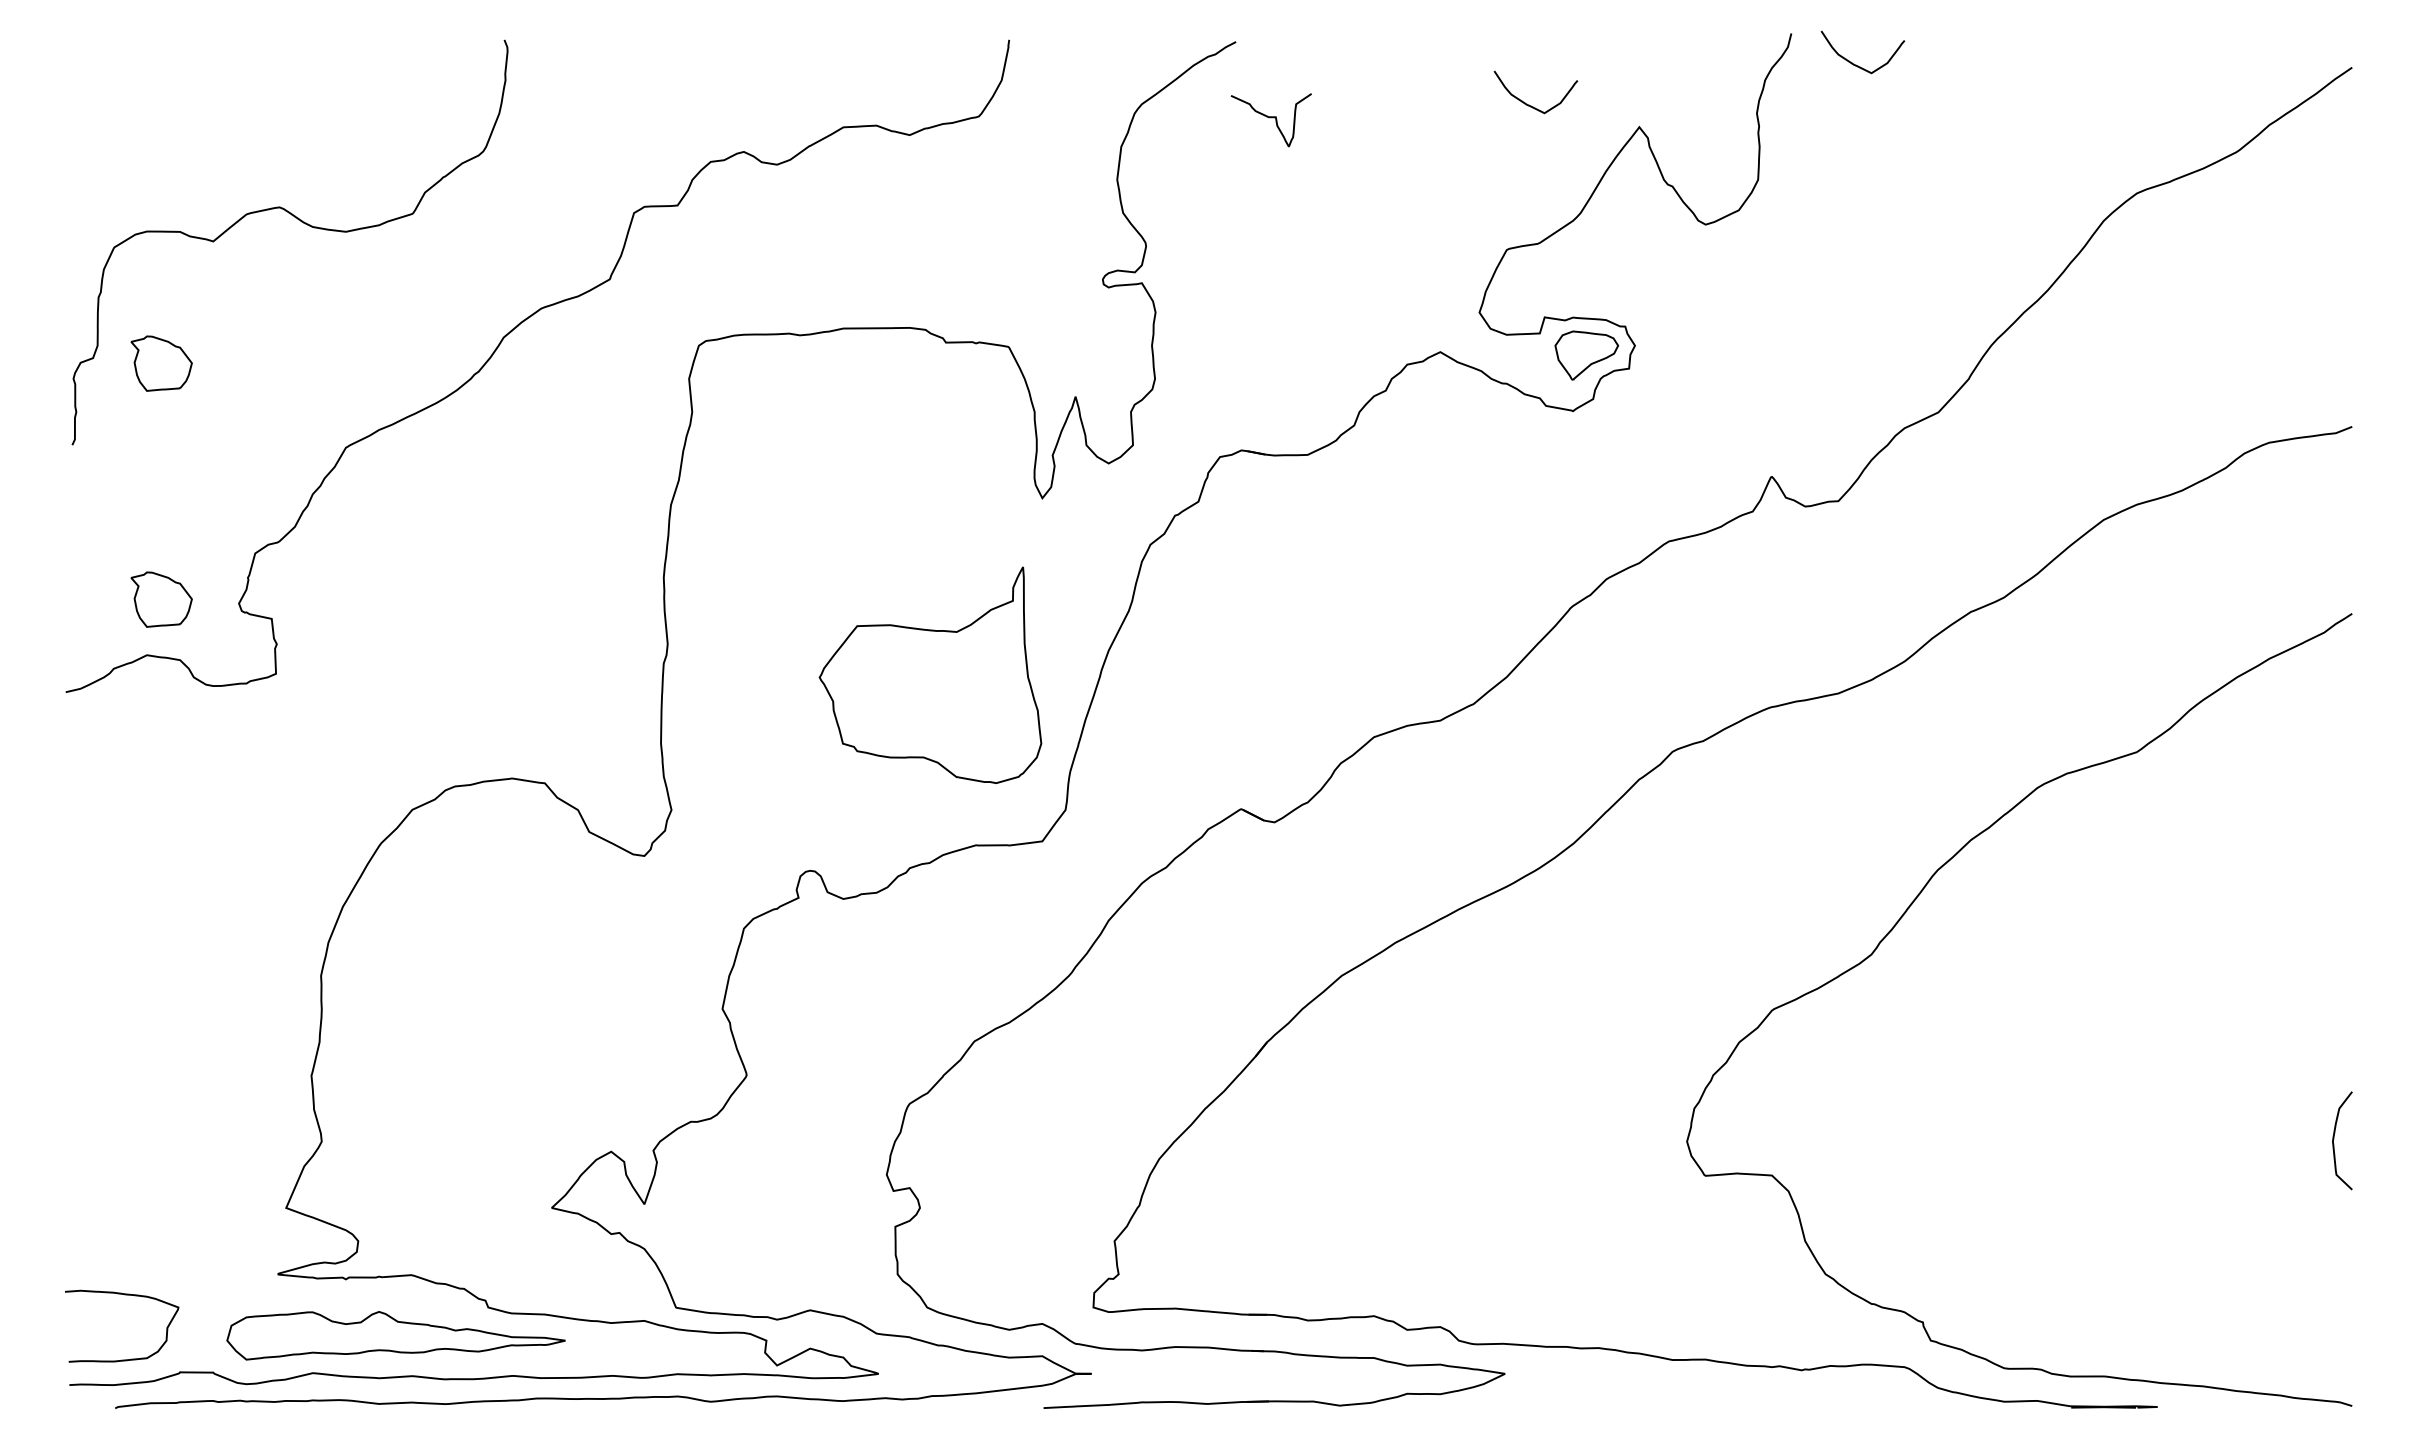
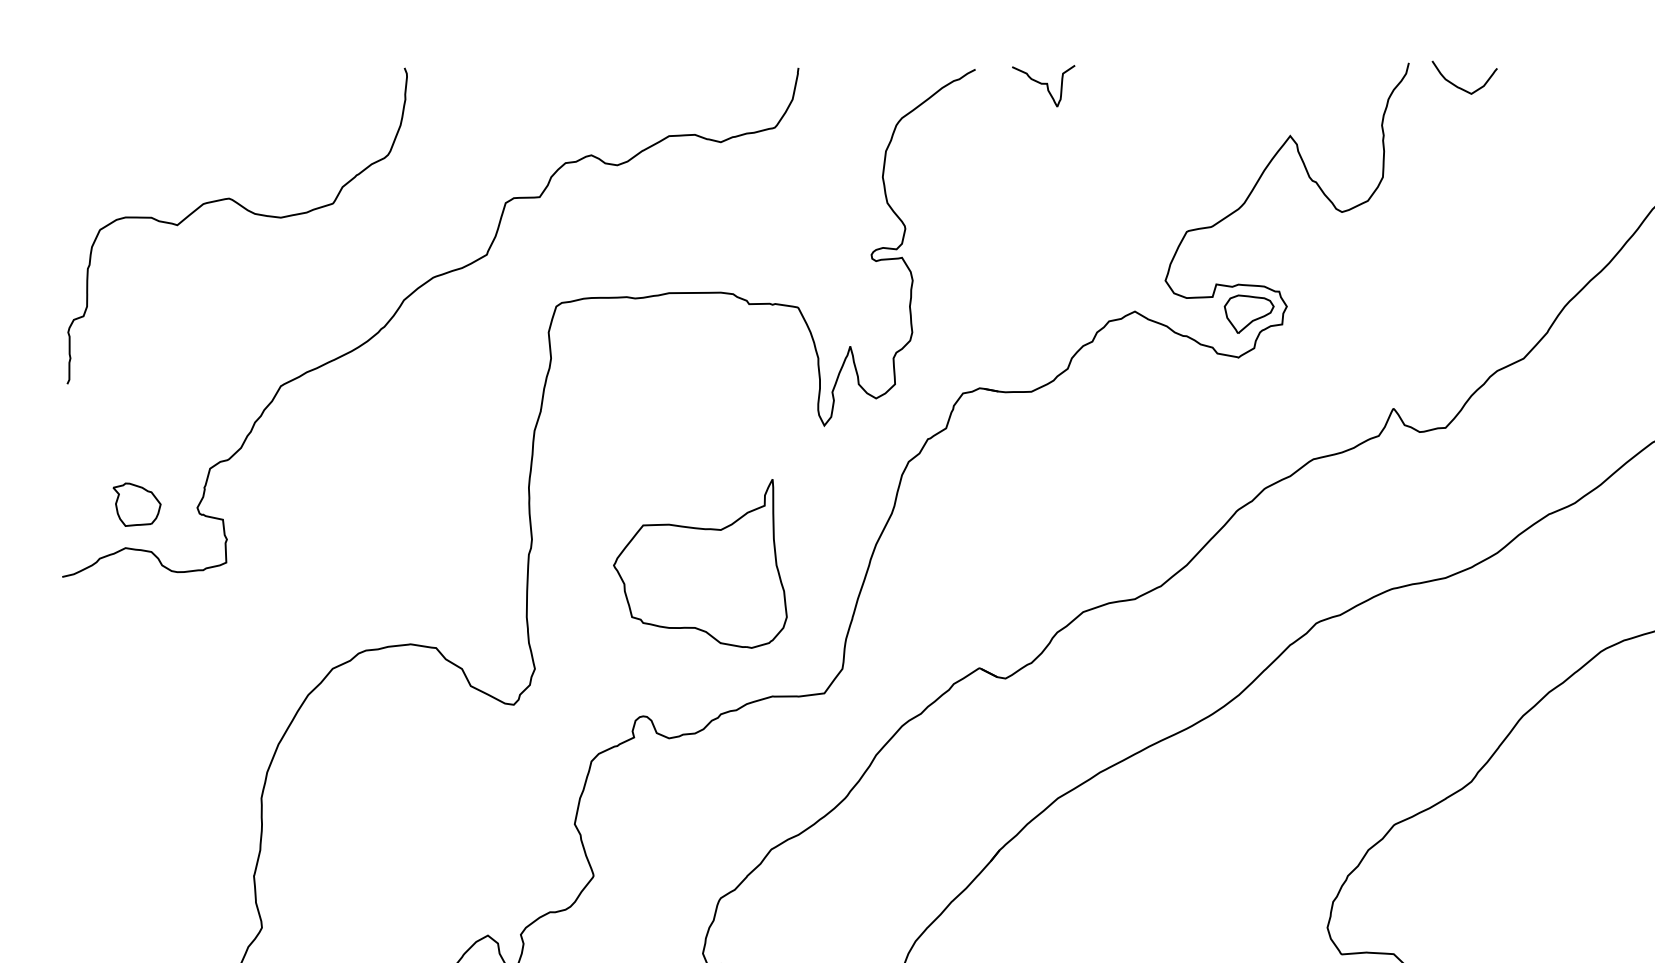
curve: (1529, 104) -> (1204, 118), removed
curve: (1270, 118) -> (1042, 84), moved
part: (161, 363) -> (136, 320), removed
part: (930, 674) -> (700, 563), moved

